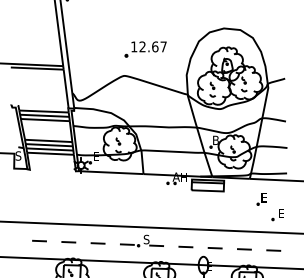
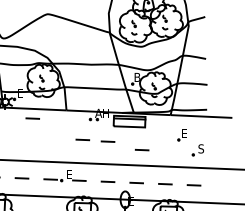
line: (108, 182) -> (32, 118), added
line: (159, 204) -> (82, 140), added
line: (185, 205) -> (107, 141), added
text: (280, 213) -> (200, 149), E -> S
line: (220, 214) -> (141, 150), added
text: (146, 239) -> (69, 174), S -> E

